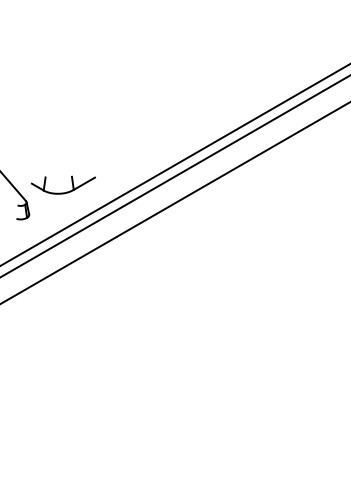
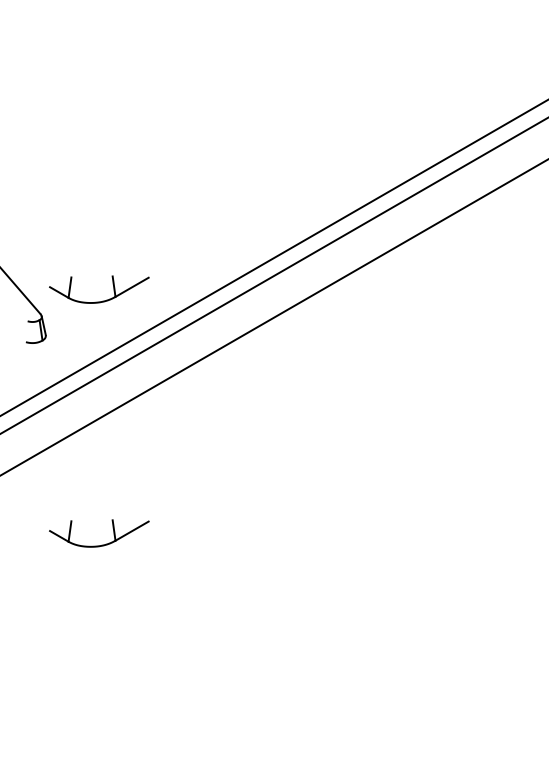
part: (62, 348) -> (97, 544), added

